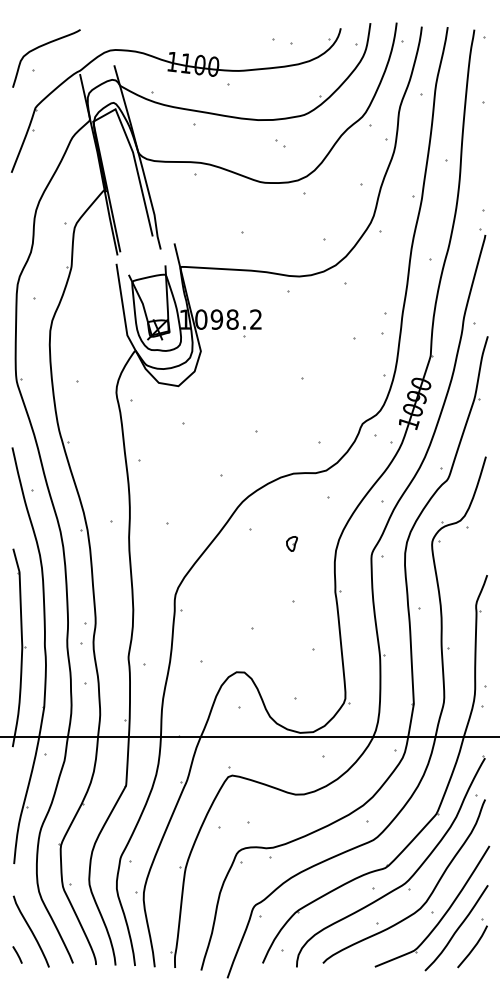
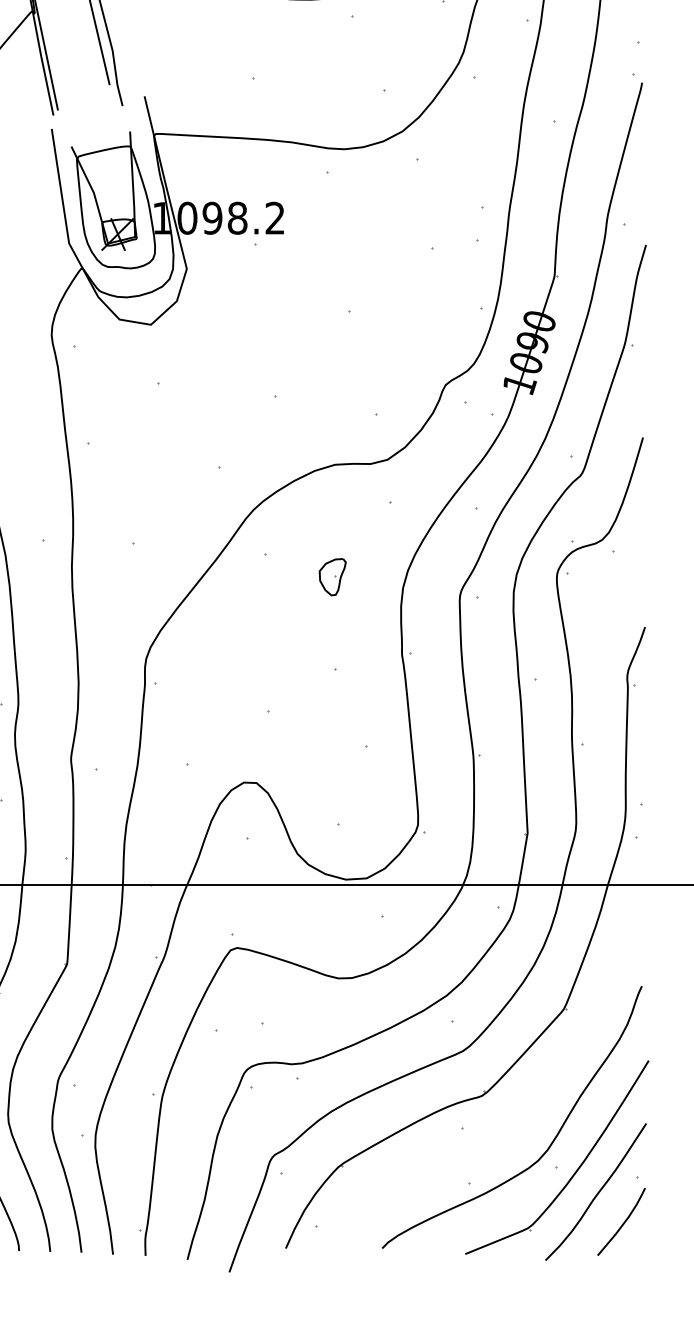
part: (291, 543) -> (331, 576), size x1.6
part: (409, 877) -> (520, 1111), removed

